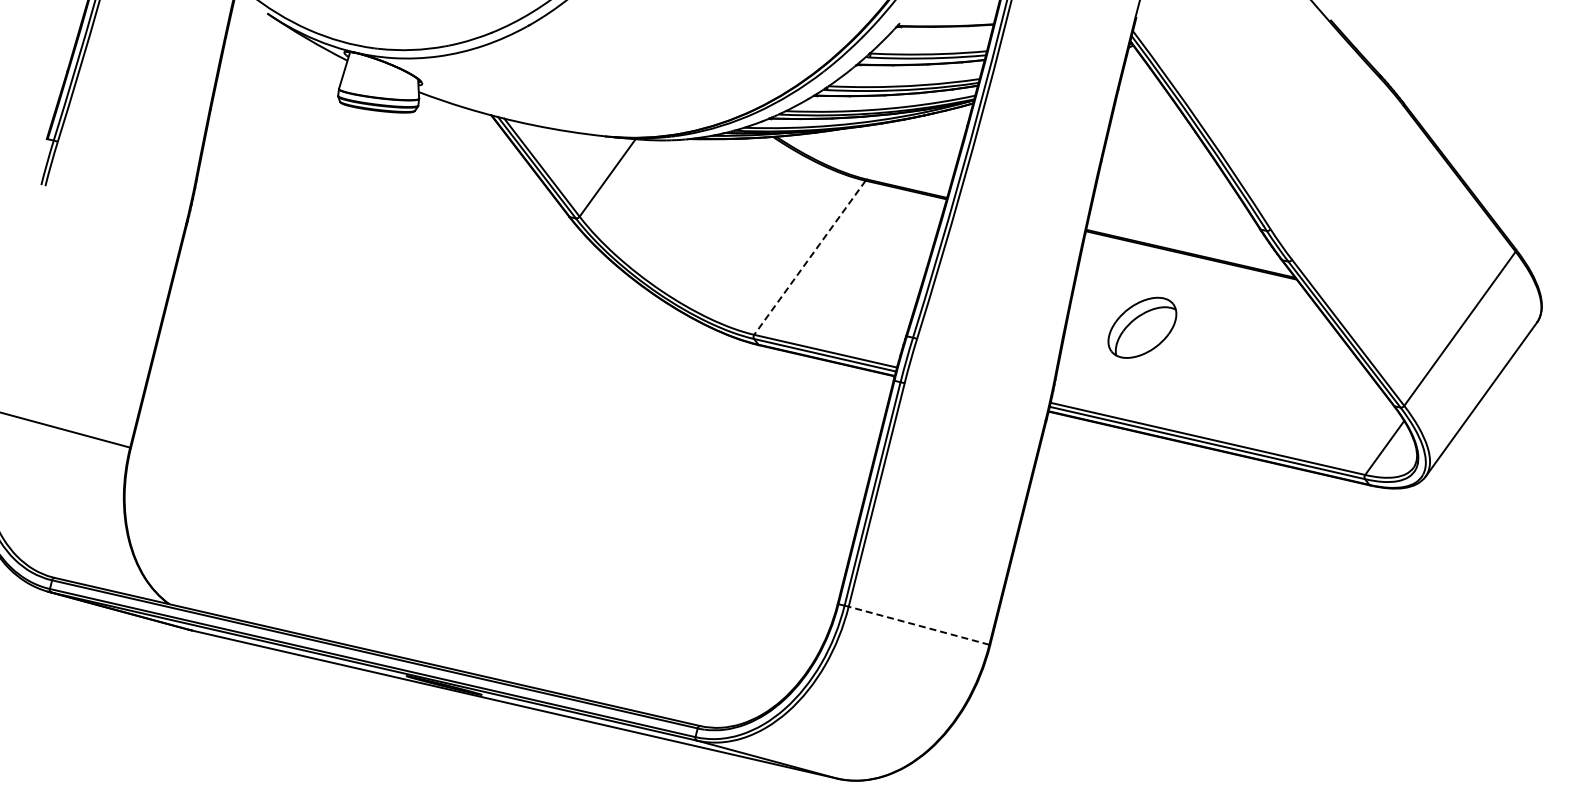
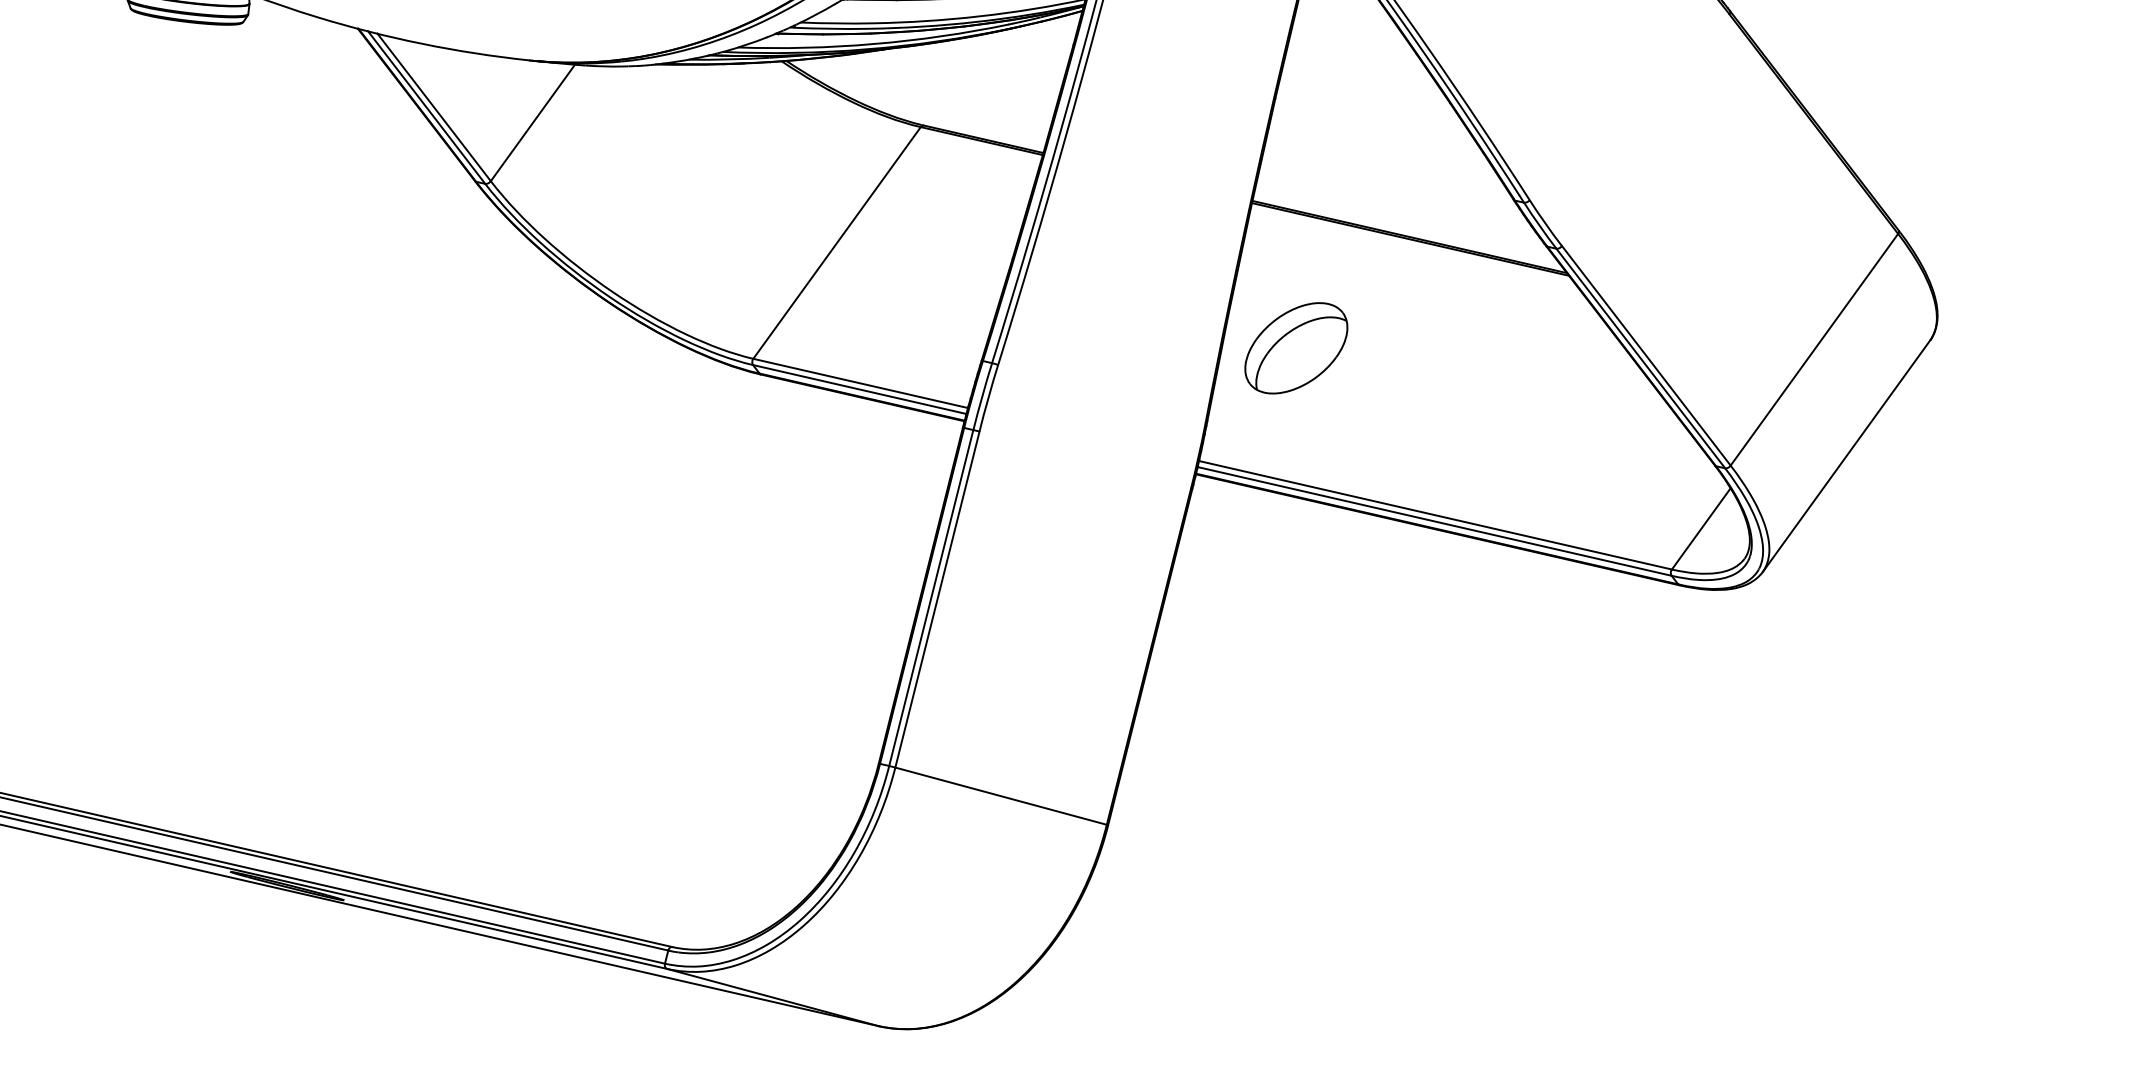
line: (809, 258) -> (836, 244), dashed -> solid
part: (1142, 327) -> (1296, 347), moved
line: (919, 625) -> (1001, 795), dashed -> solid

